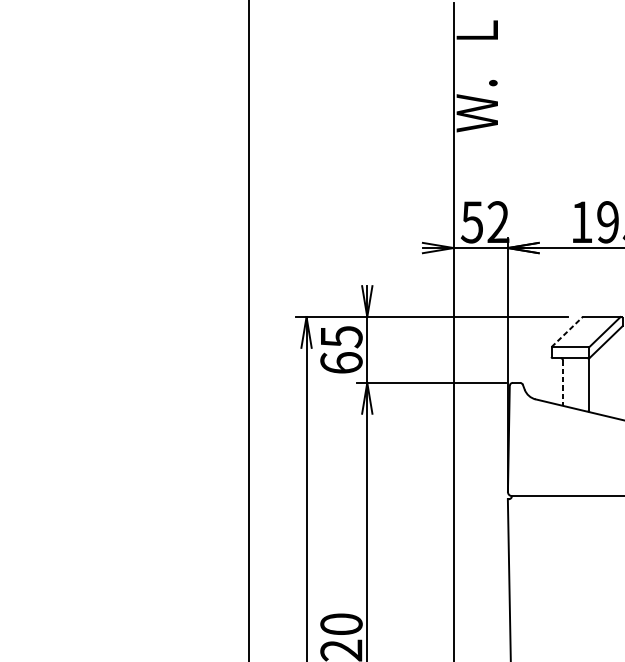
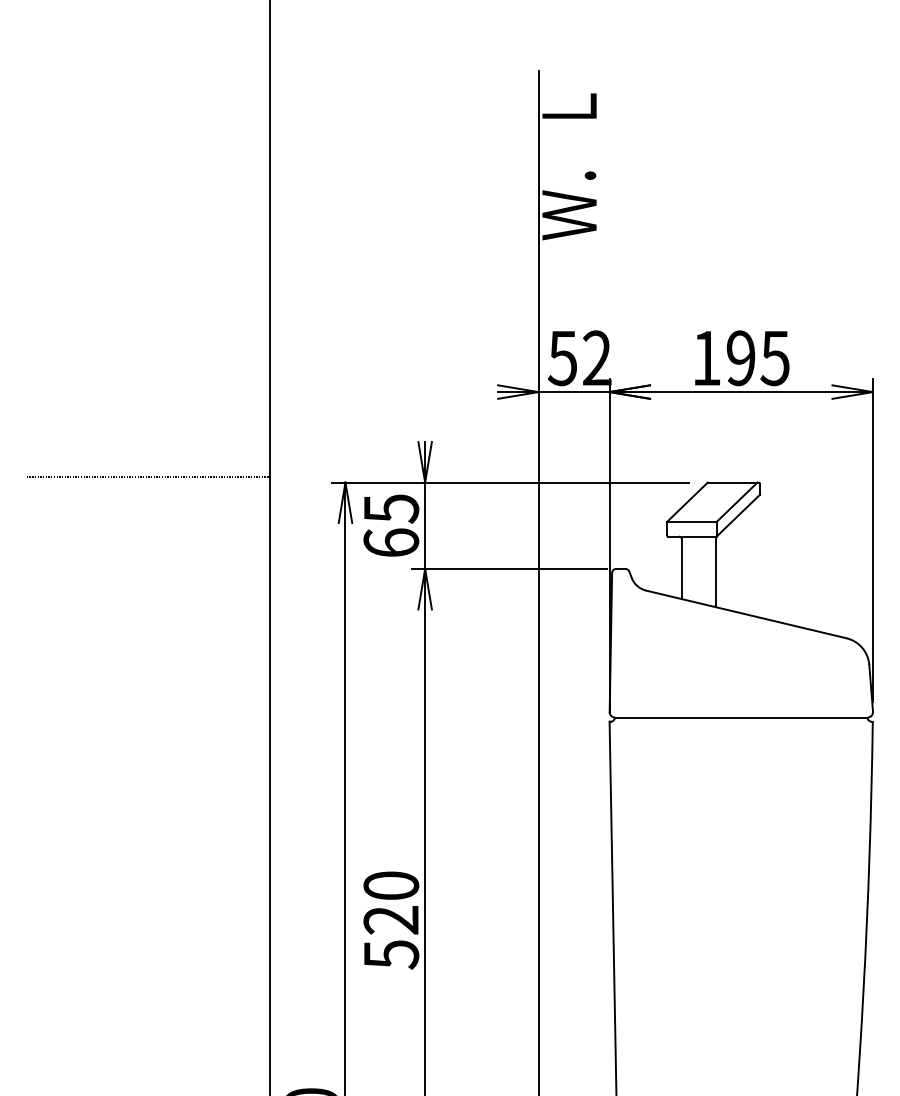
line: (155, 313) -> (147, 477), added
line: (567, 331) -> (687, 501), dashed -> solid
line: (562, 383) -> (681, 569), dashed -> solid

